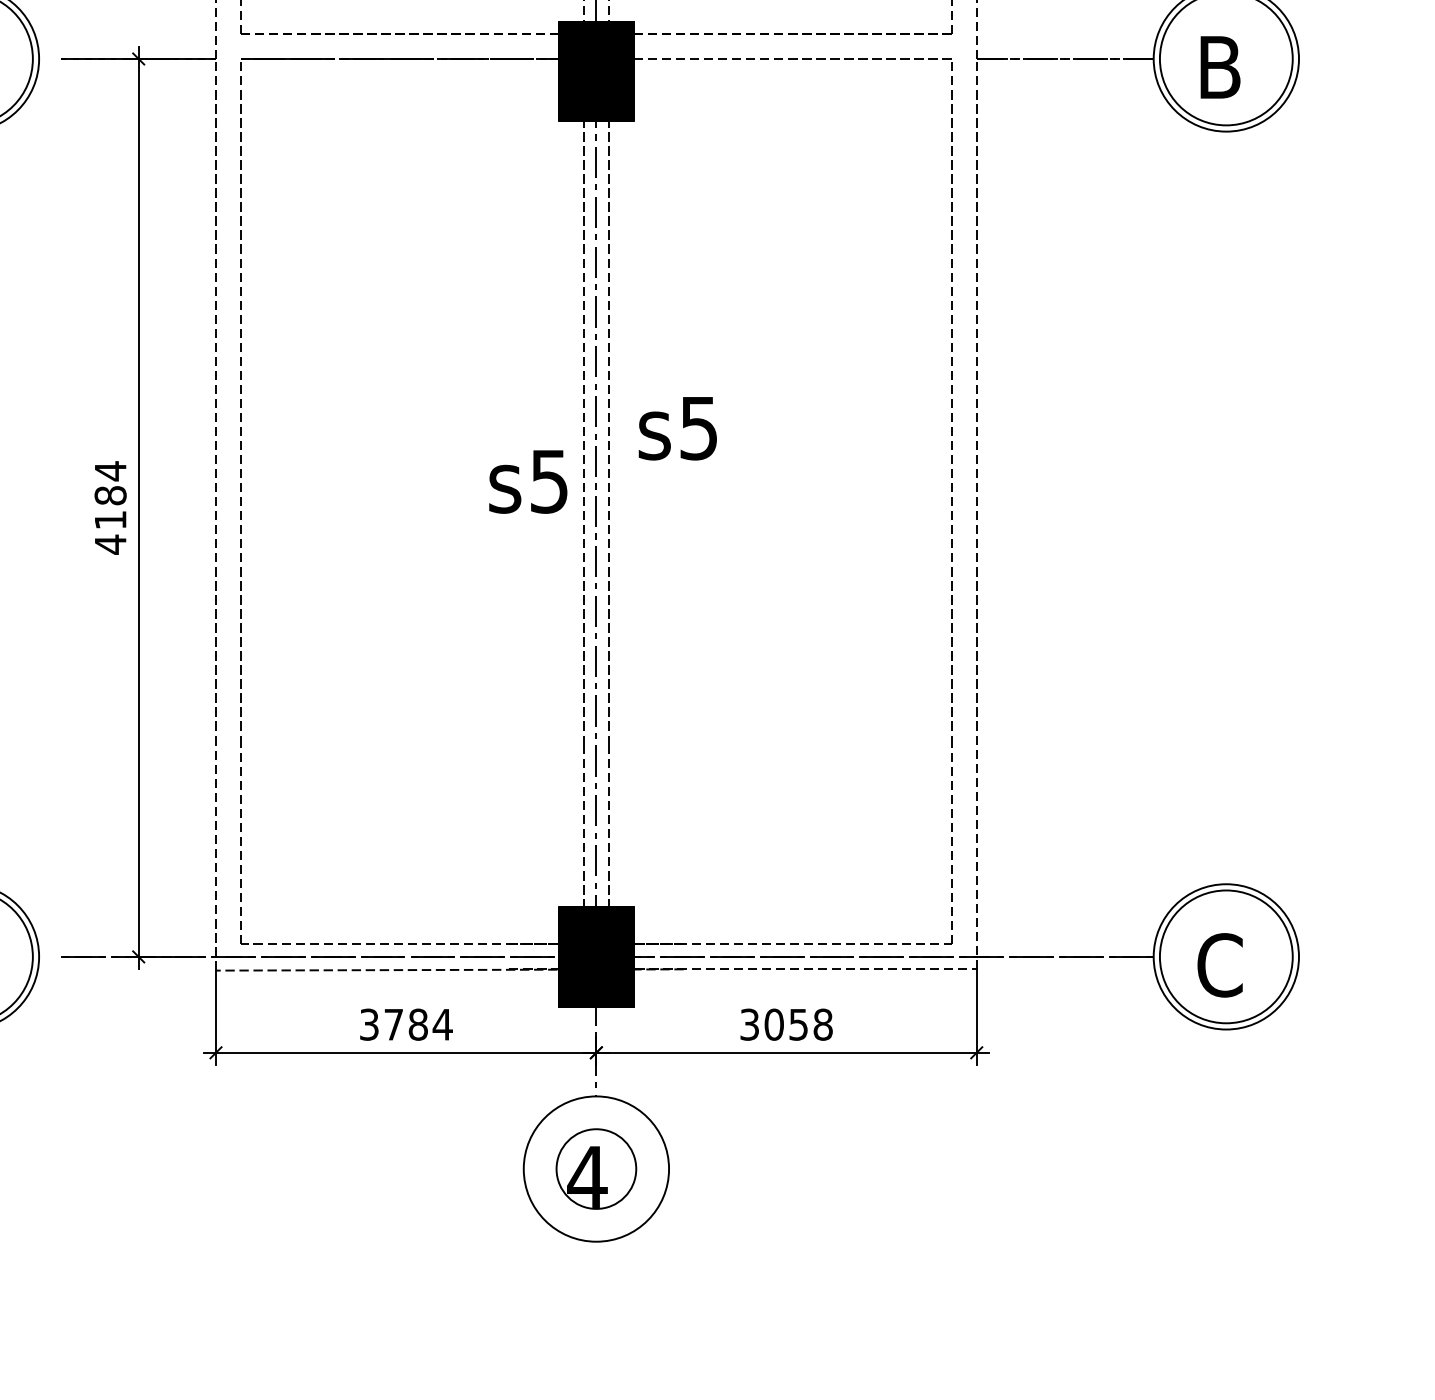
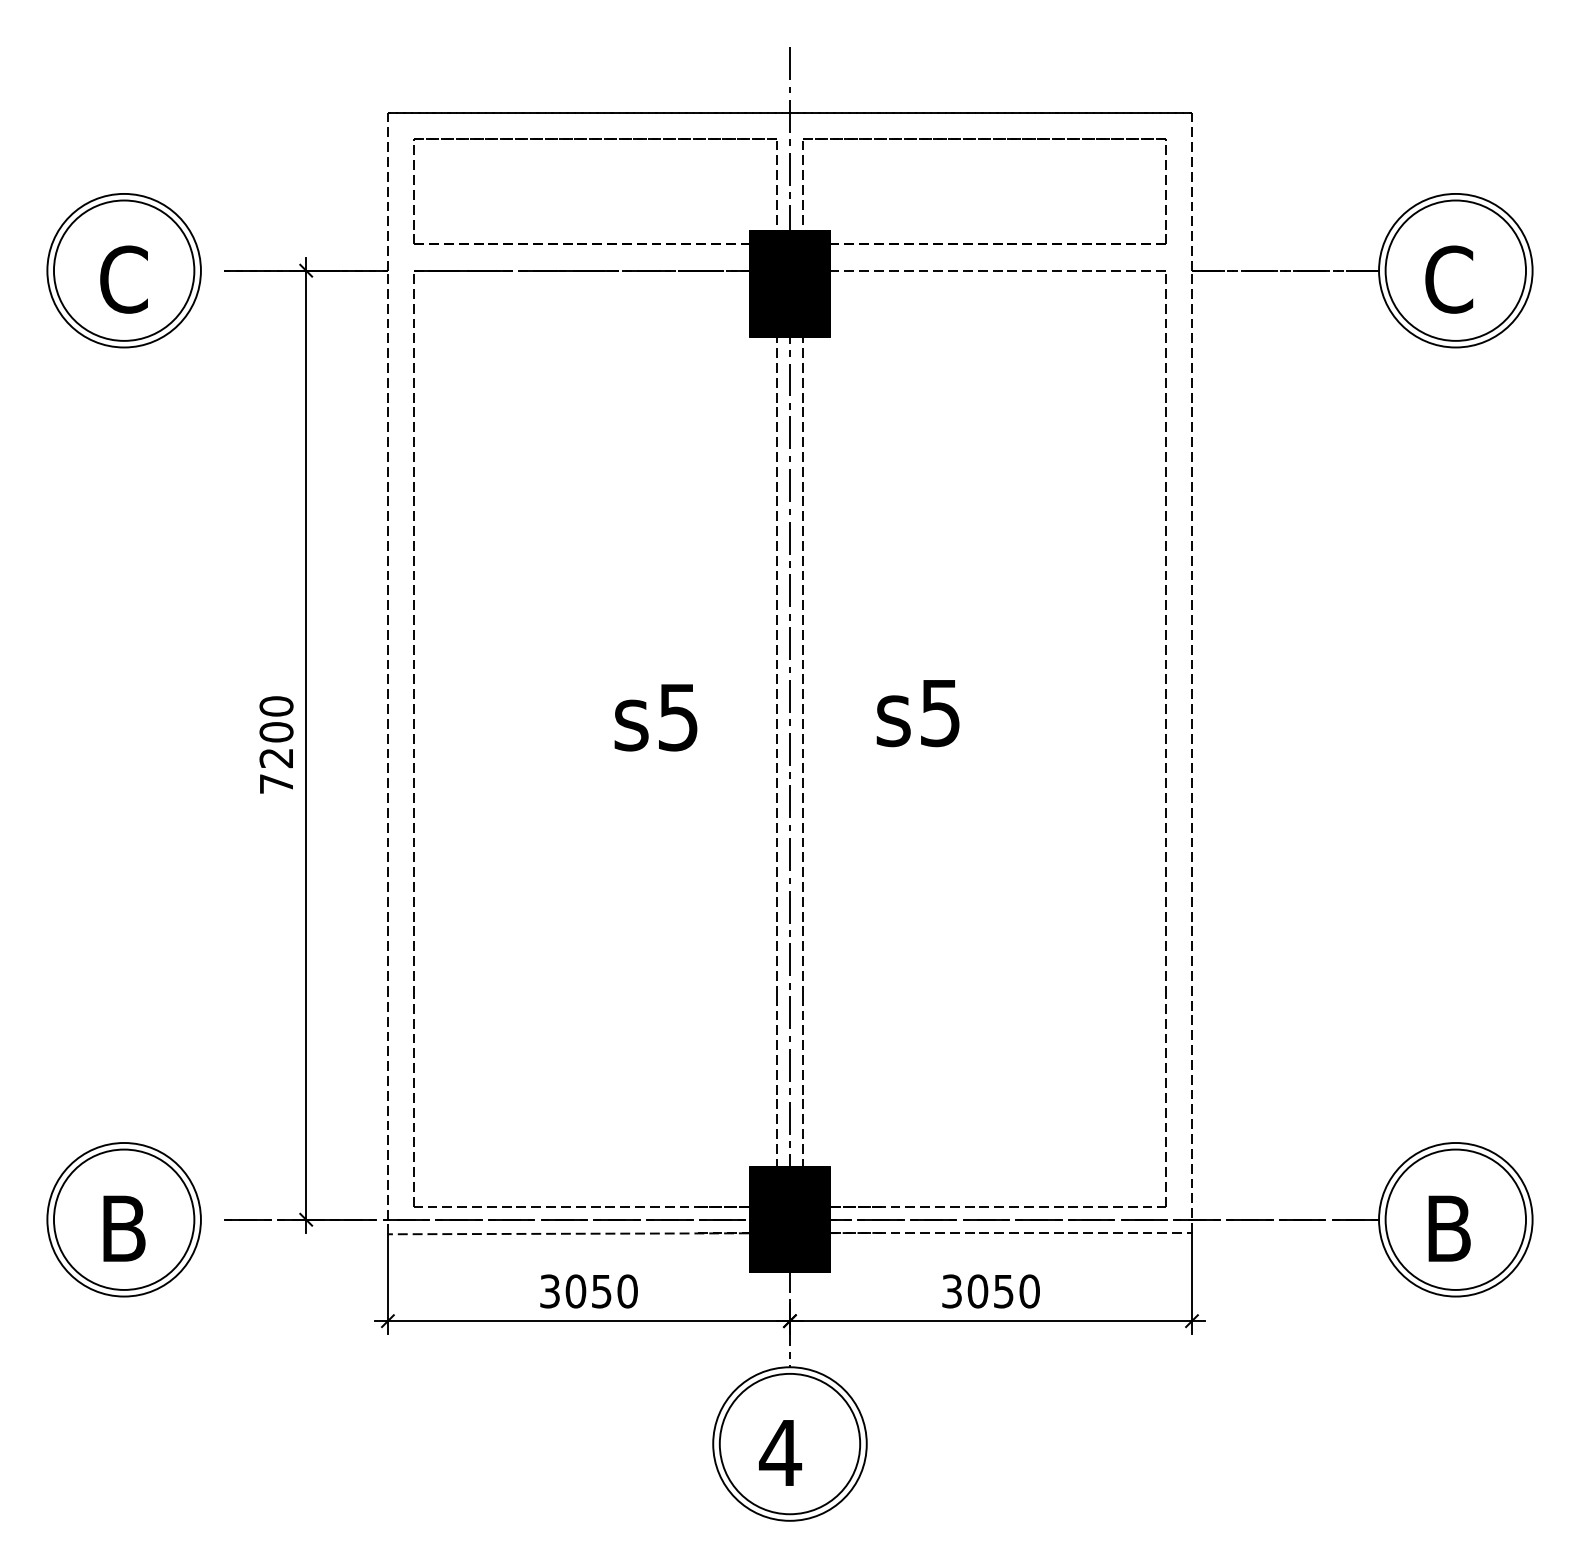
text: (1220, 67) -> (1449, 279), B -> C
text: (677, 428) -> (917, 713), moved
text: (527, 481) -> (655, 717), moved
text: (110, 507) -> (276, 744), 4184 -> 7200
text: (1220, 965) -> (1449, 1228), C -> B
text: (418, 1024) -> (601, 1291), 3784 -> 3050
text: (823, 1024) -> (1029, 1291), 3058 -> 3050
circle: (595, 1168) -> (789, 1443), size x1.67

